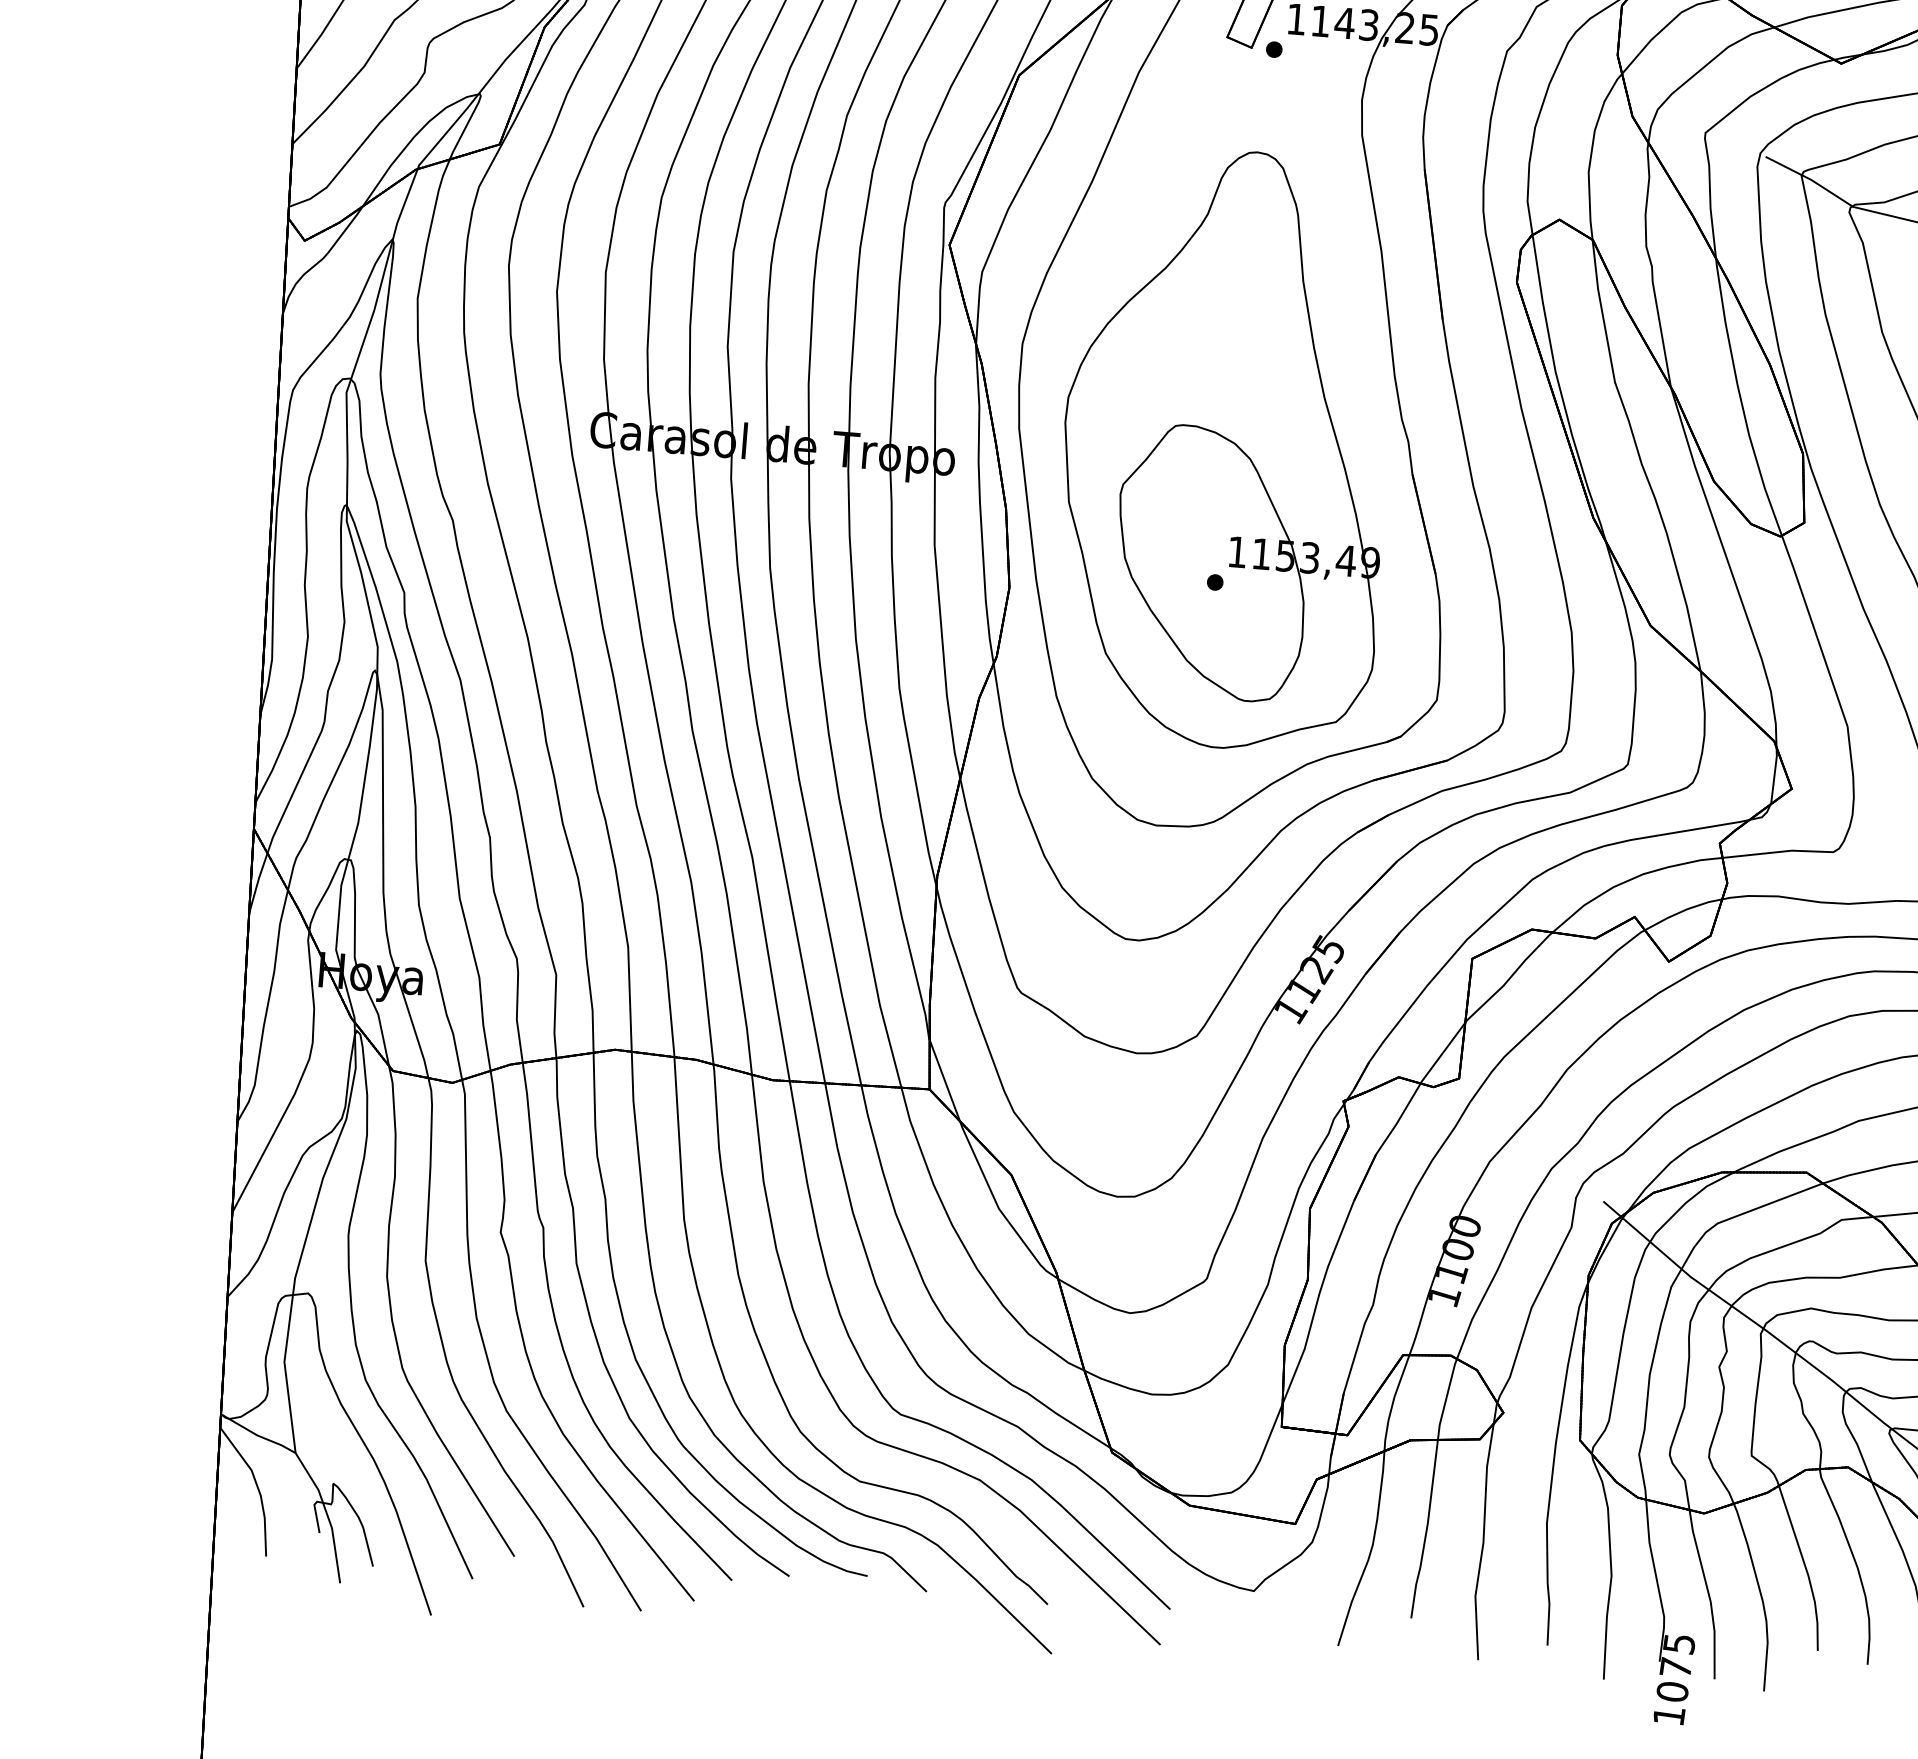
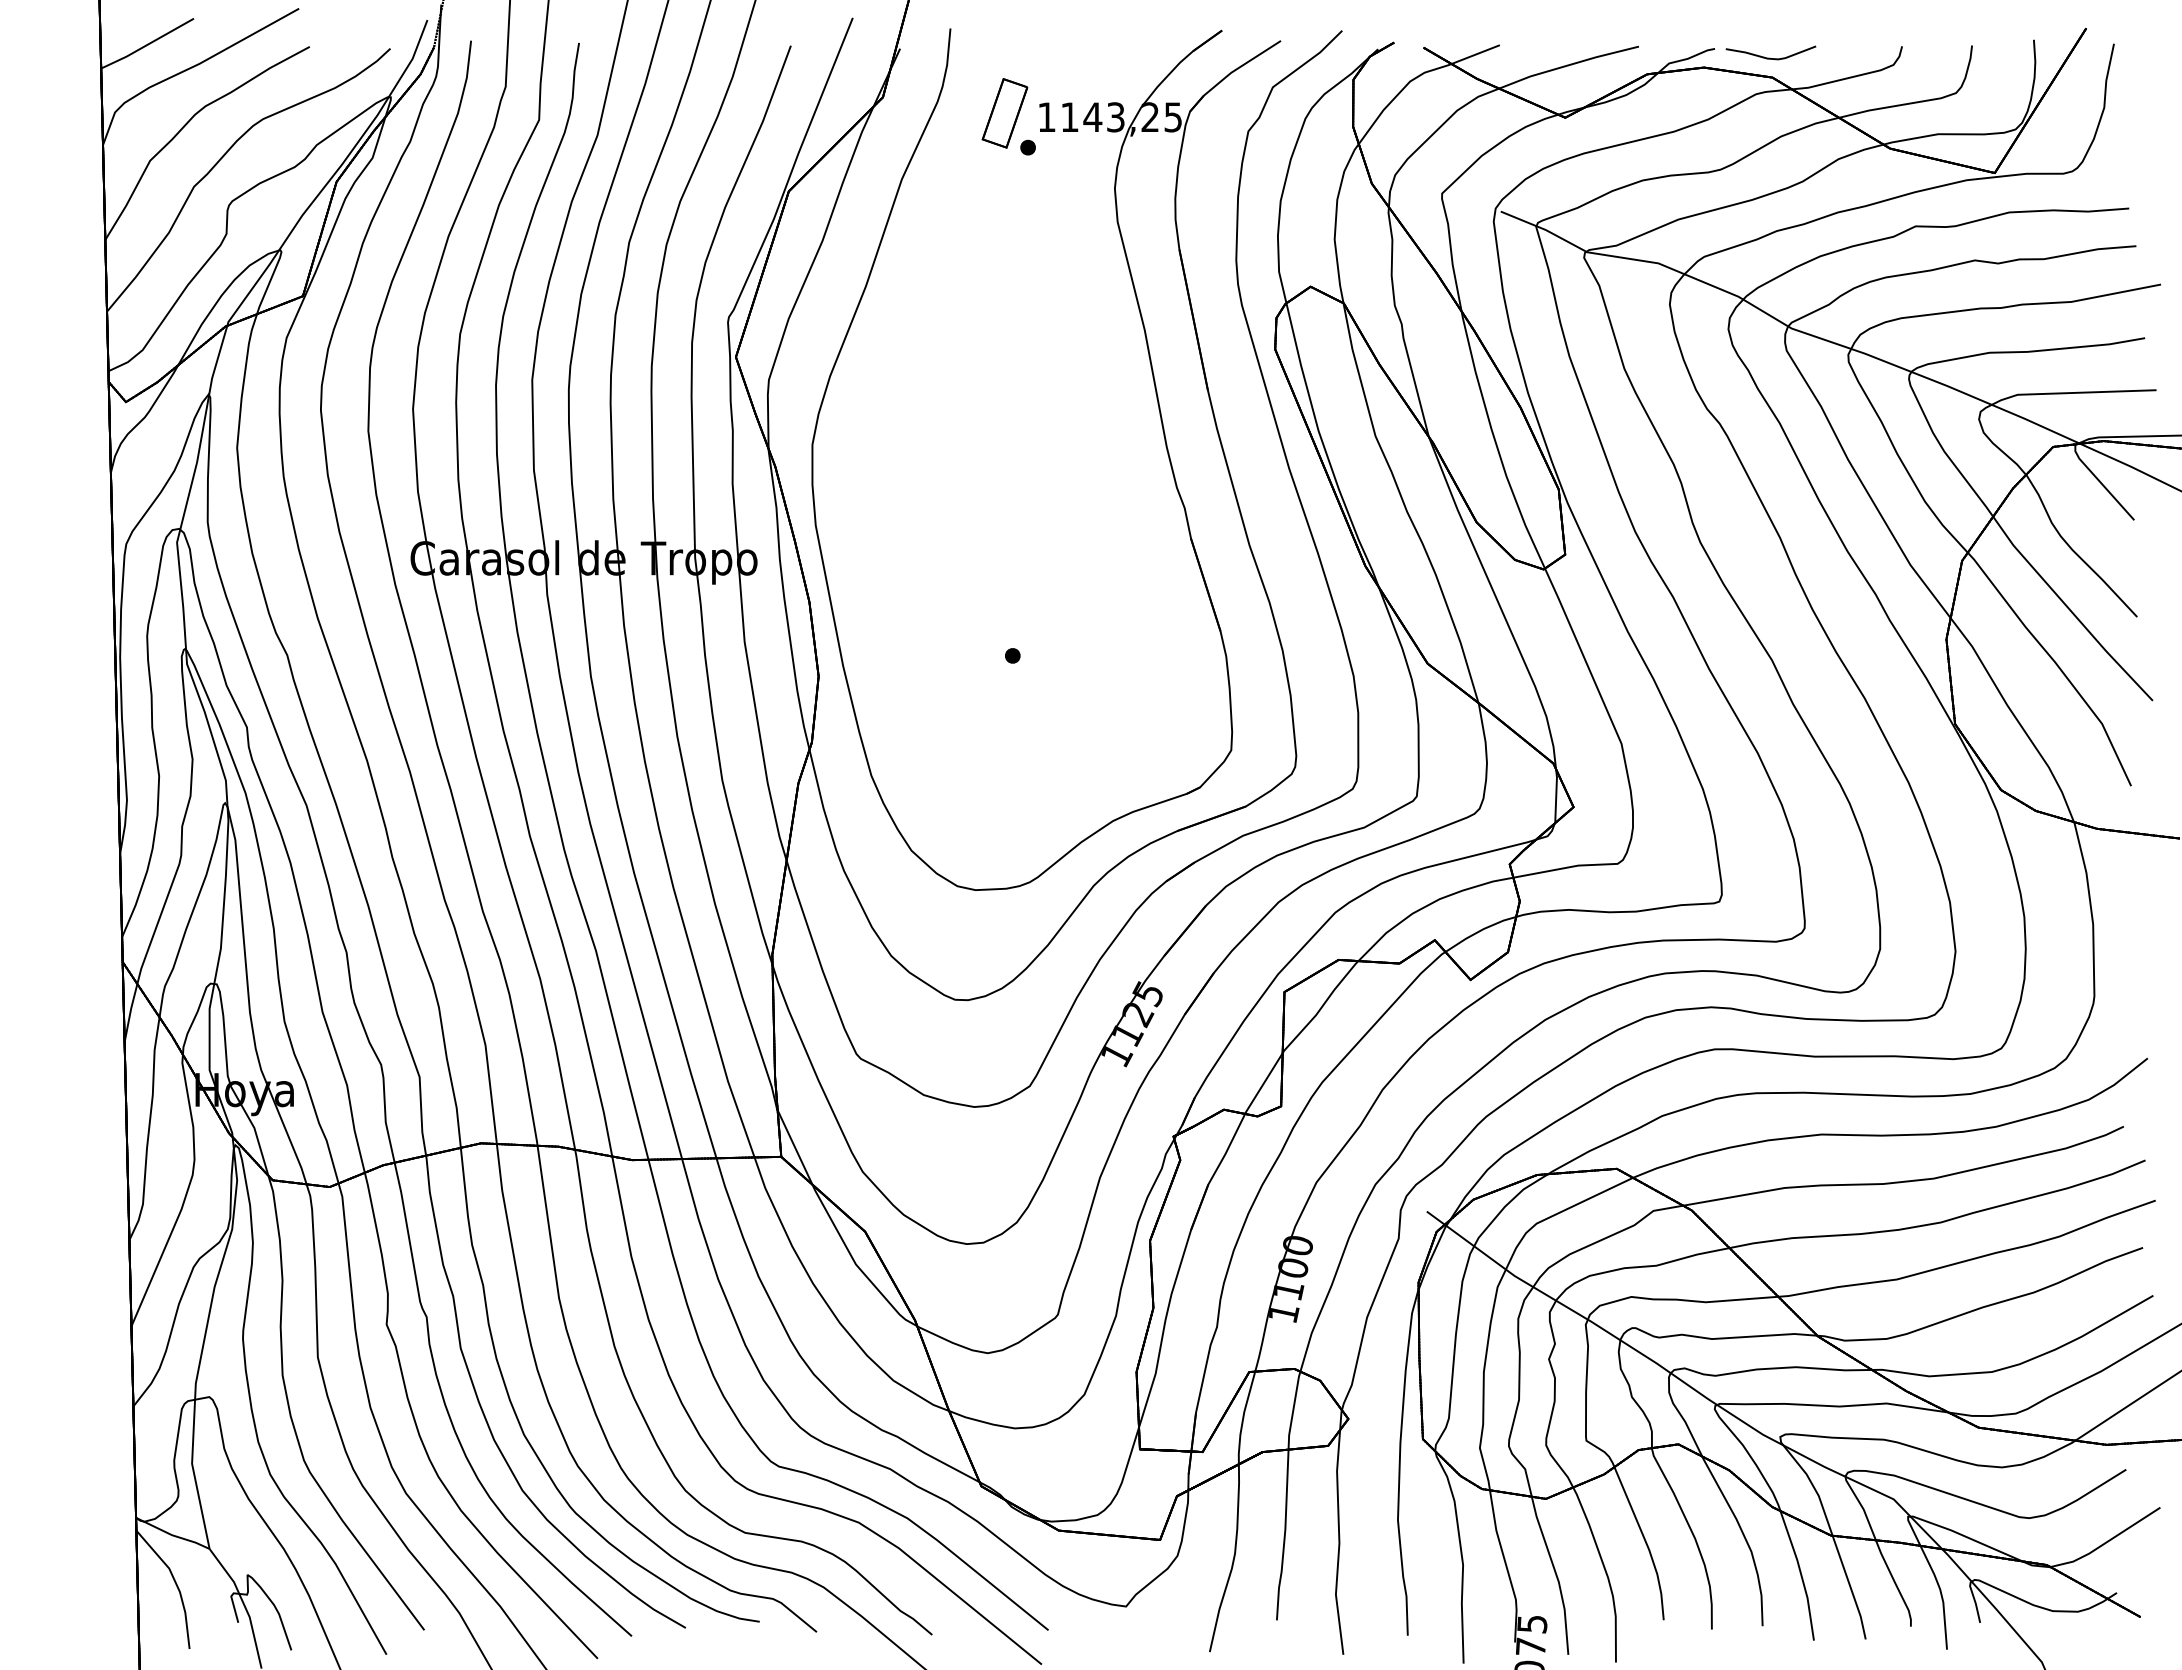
part: (1226, 448) -> (1013, 528), removed

